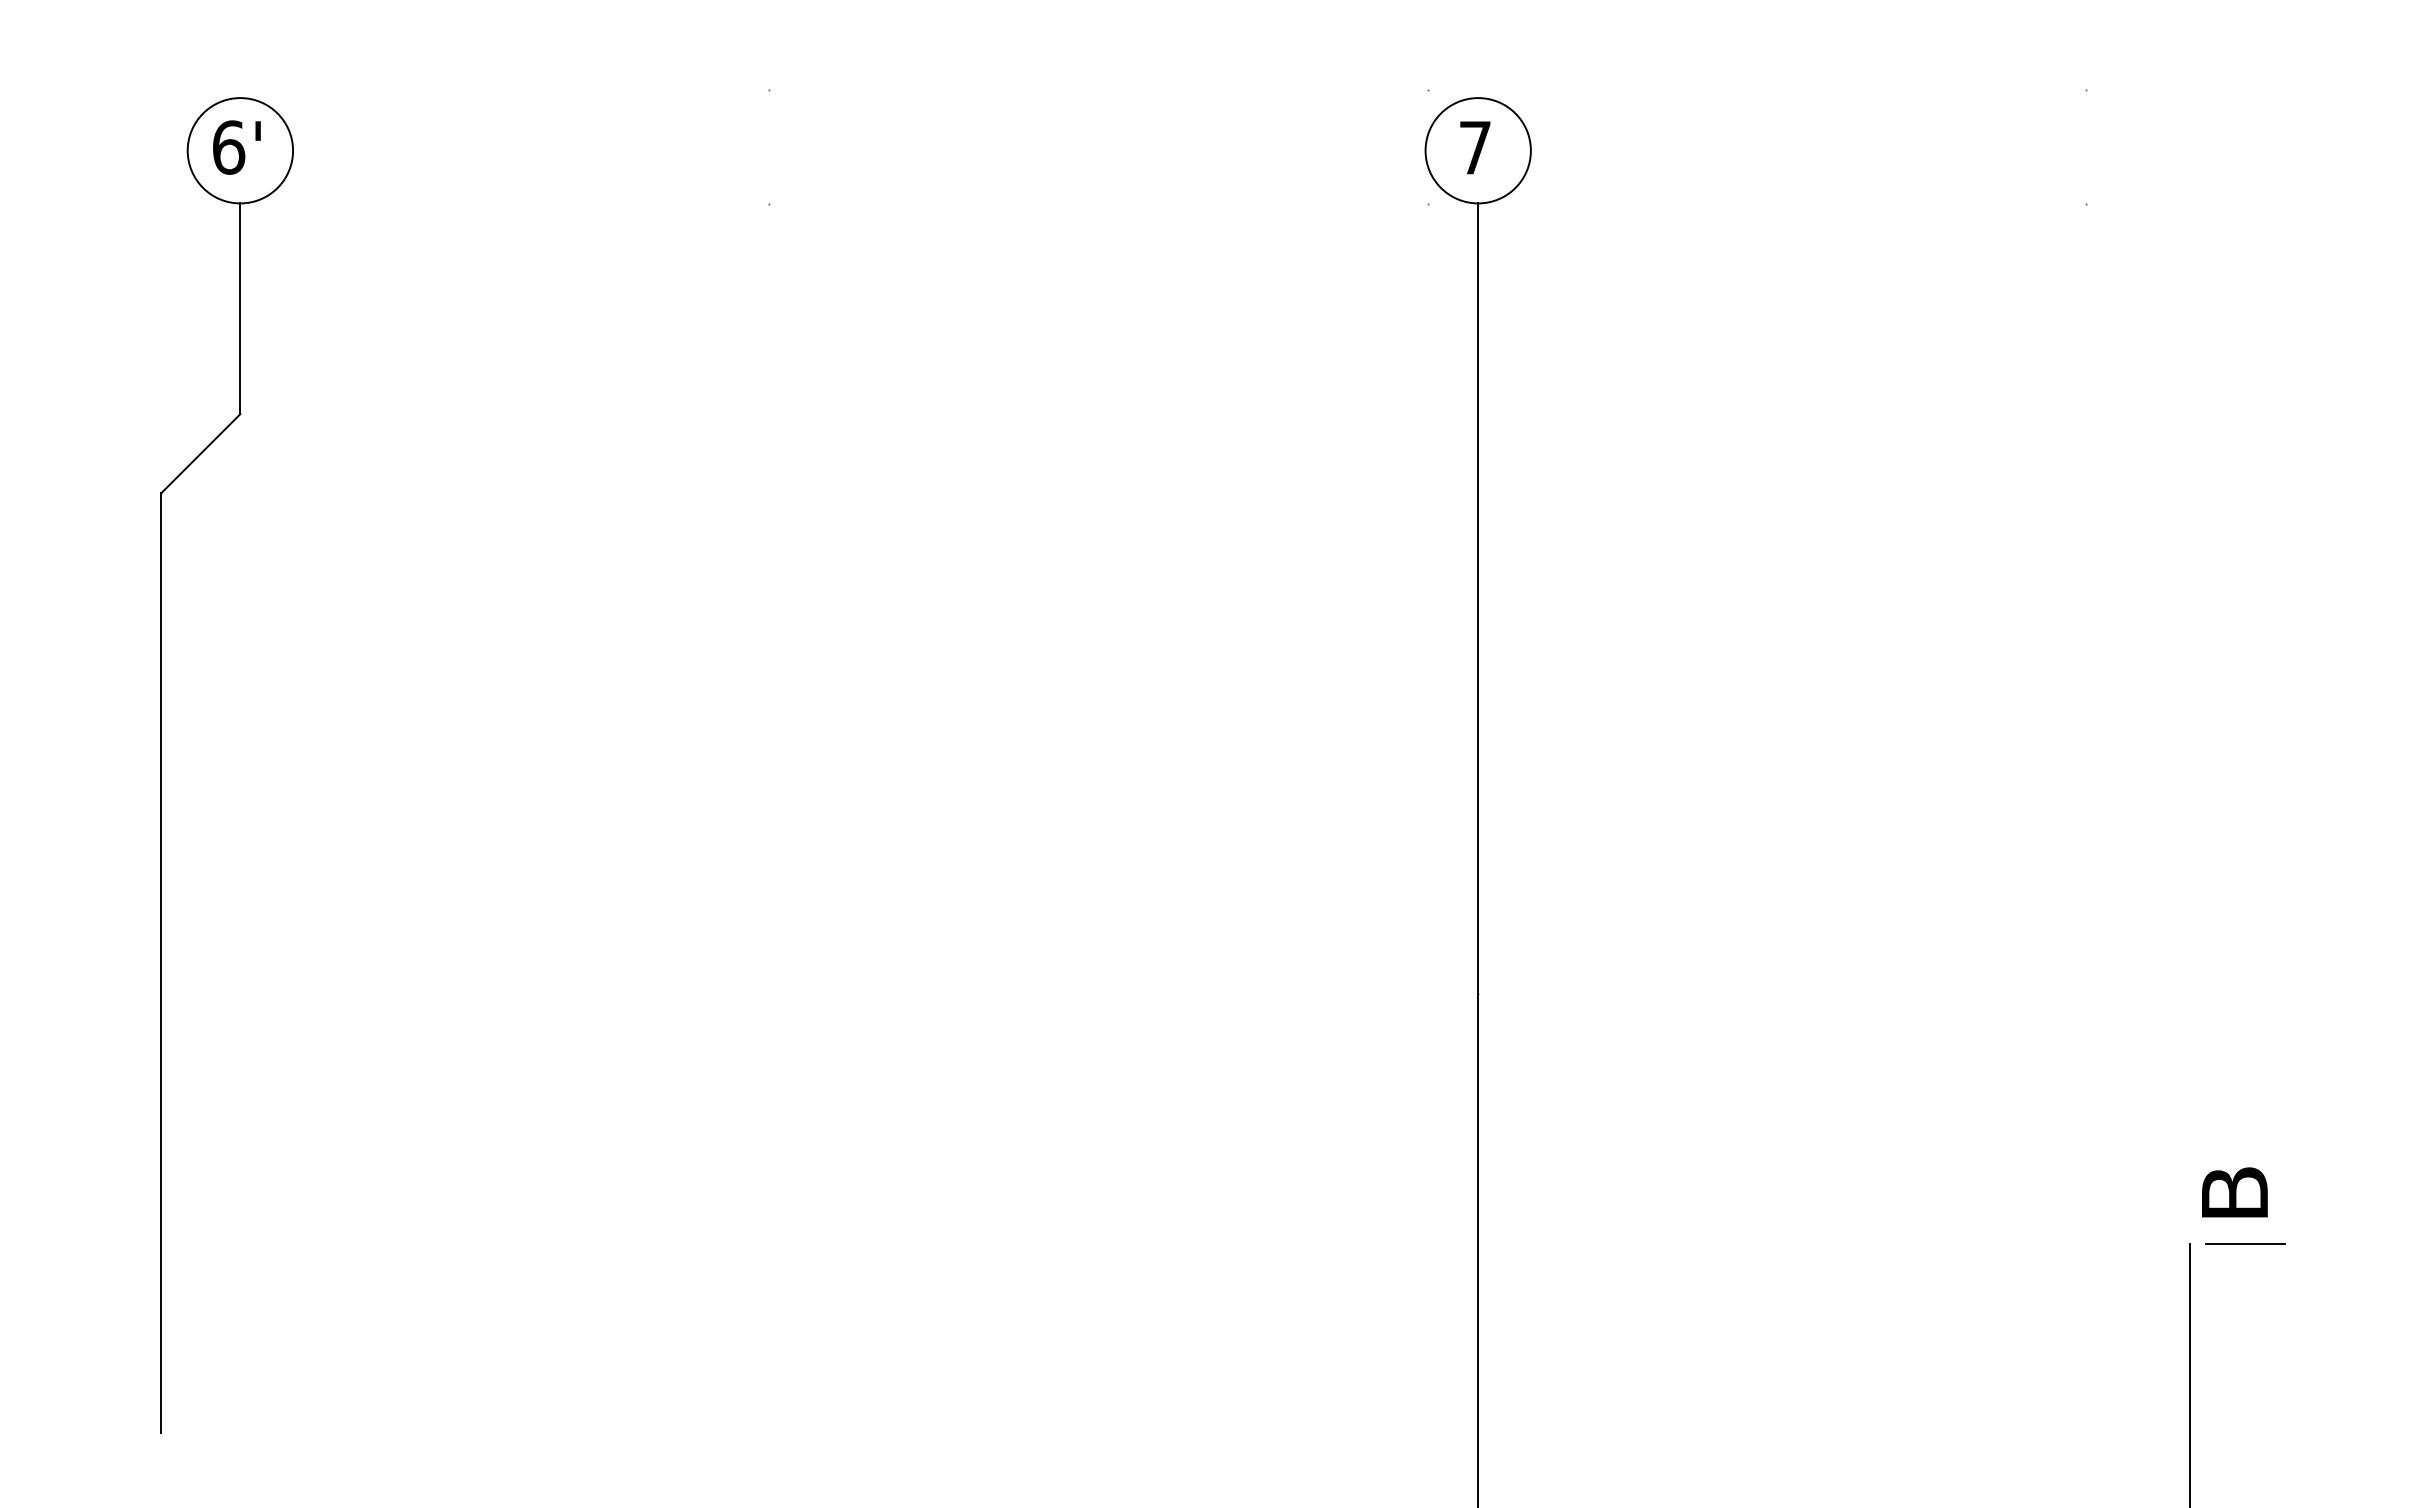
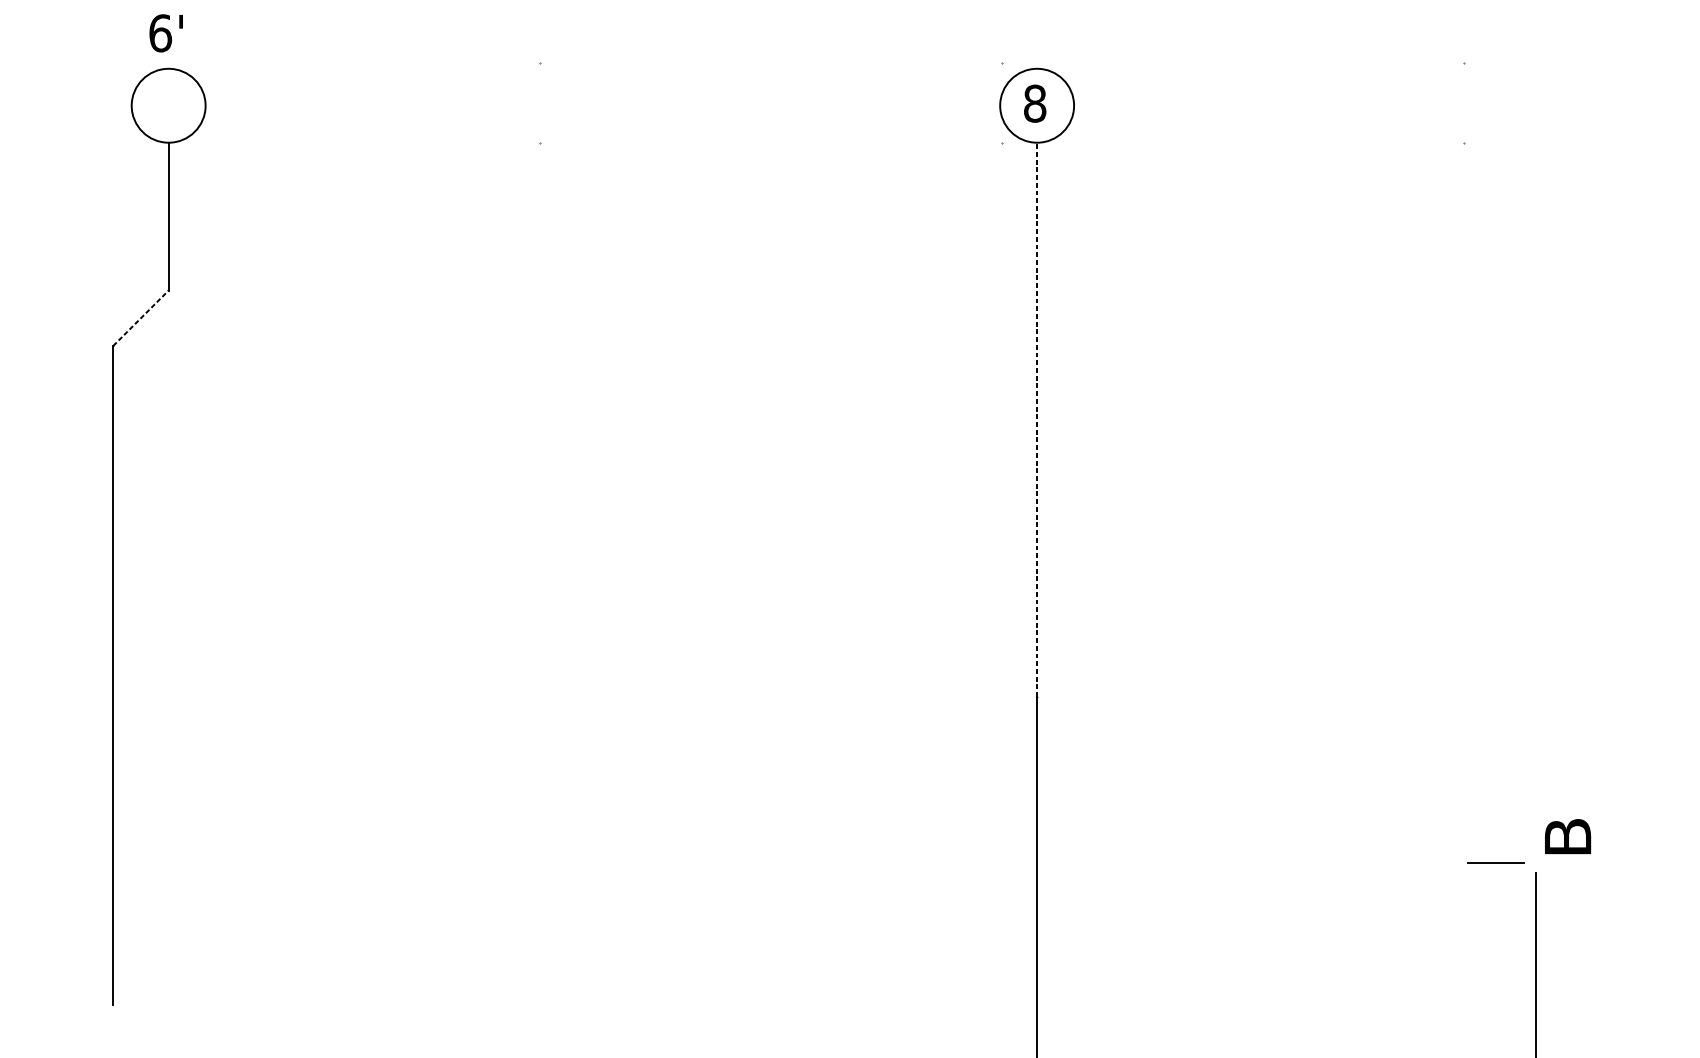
text: (236, 147) -> (165, 33), moved
text: (1475, 147) -> (1035, 103), 7 -> 8
line: (200, 453) -> (140, 318), solid -> dashed
line: (1478, 597) -> (1037, 419), solid -> dashed
line: (2245, 1243) -> (1496, 863), moved

